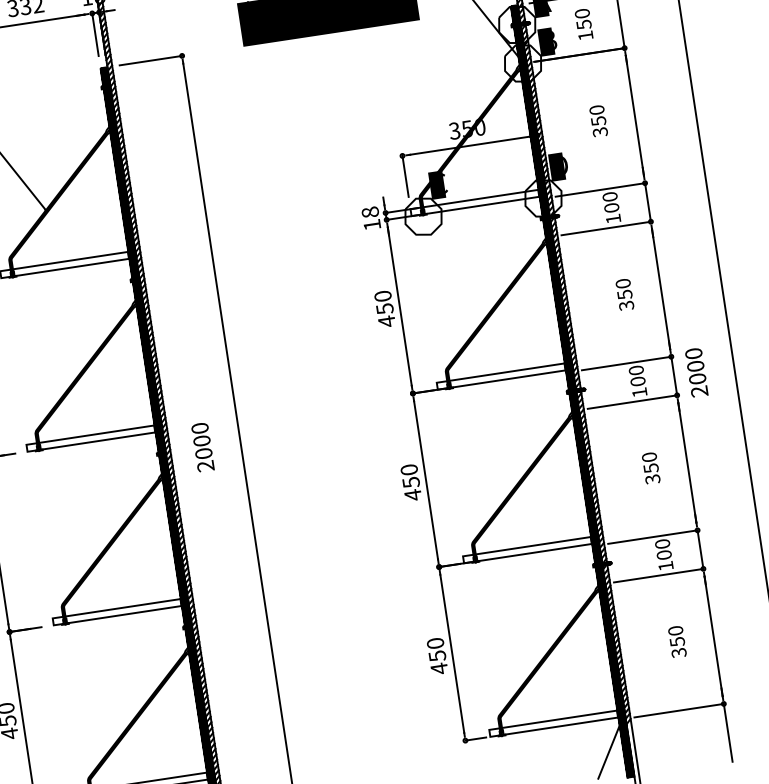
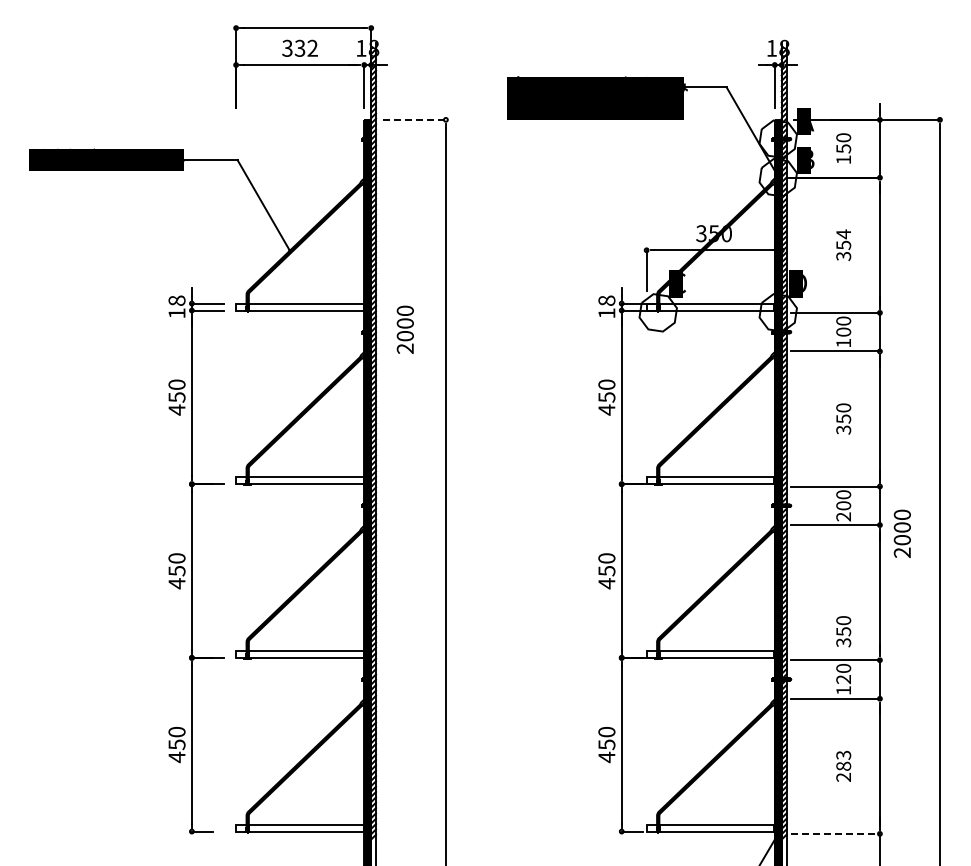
line: (151, 60) -> (415, 119), solid -> dashed
text: (596, 110) -> (843, 234), 350 -> 354
text: (695, 372) -> (901, 533), moved
text: (639, 392) -> (843, 516), 100 -> 200
text: (202, 447) -> (404, 329), moved
text: (650, 468) -> (843, 631), moved
text: (664, 555) -> (843, 679), 100 -> 120
text: (677, 642) -> (843, 766), 350 -> 283
line: (679, 710) -> (835, 833), solid -> dashed

